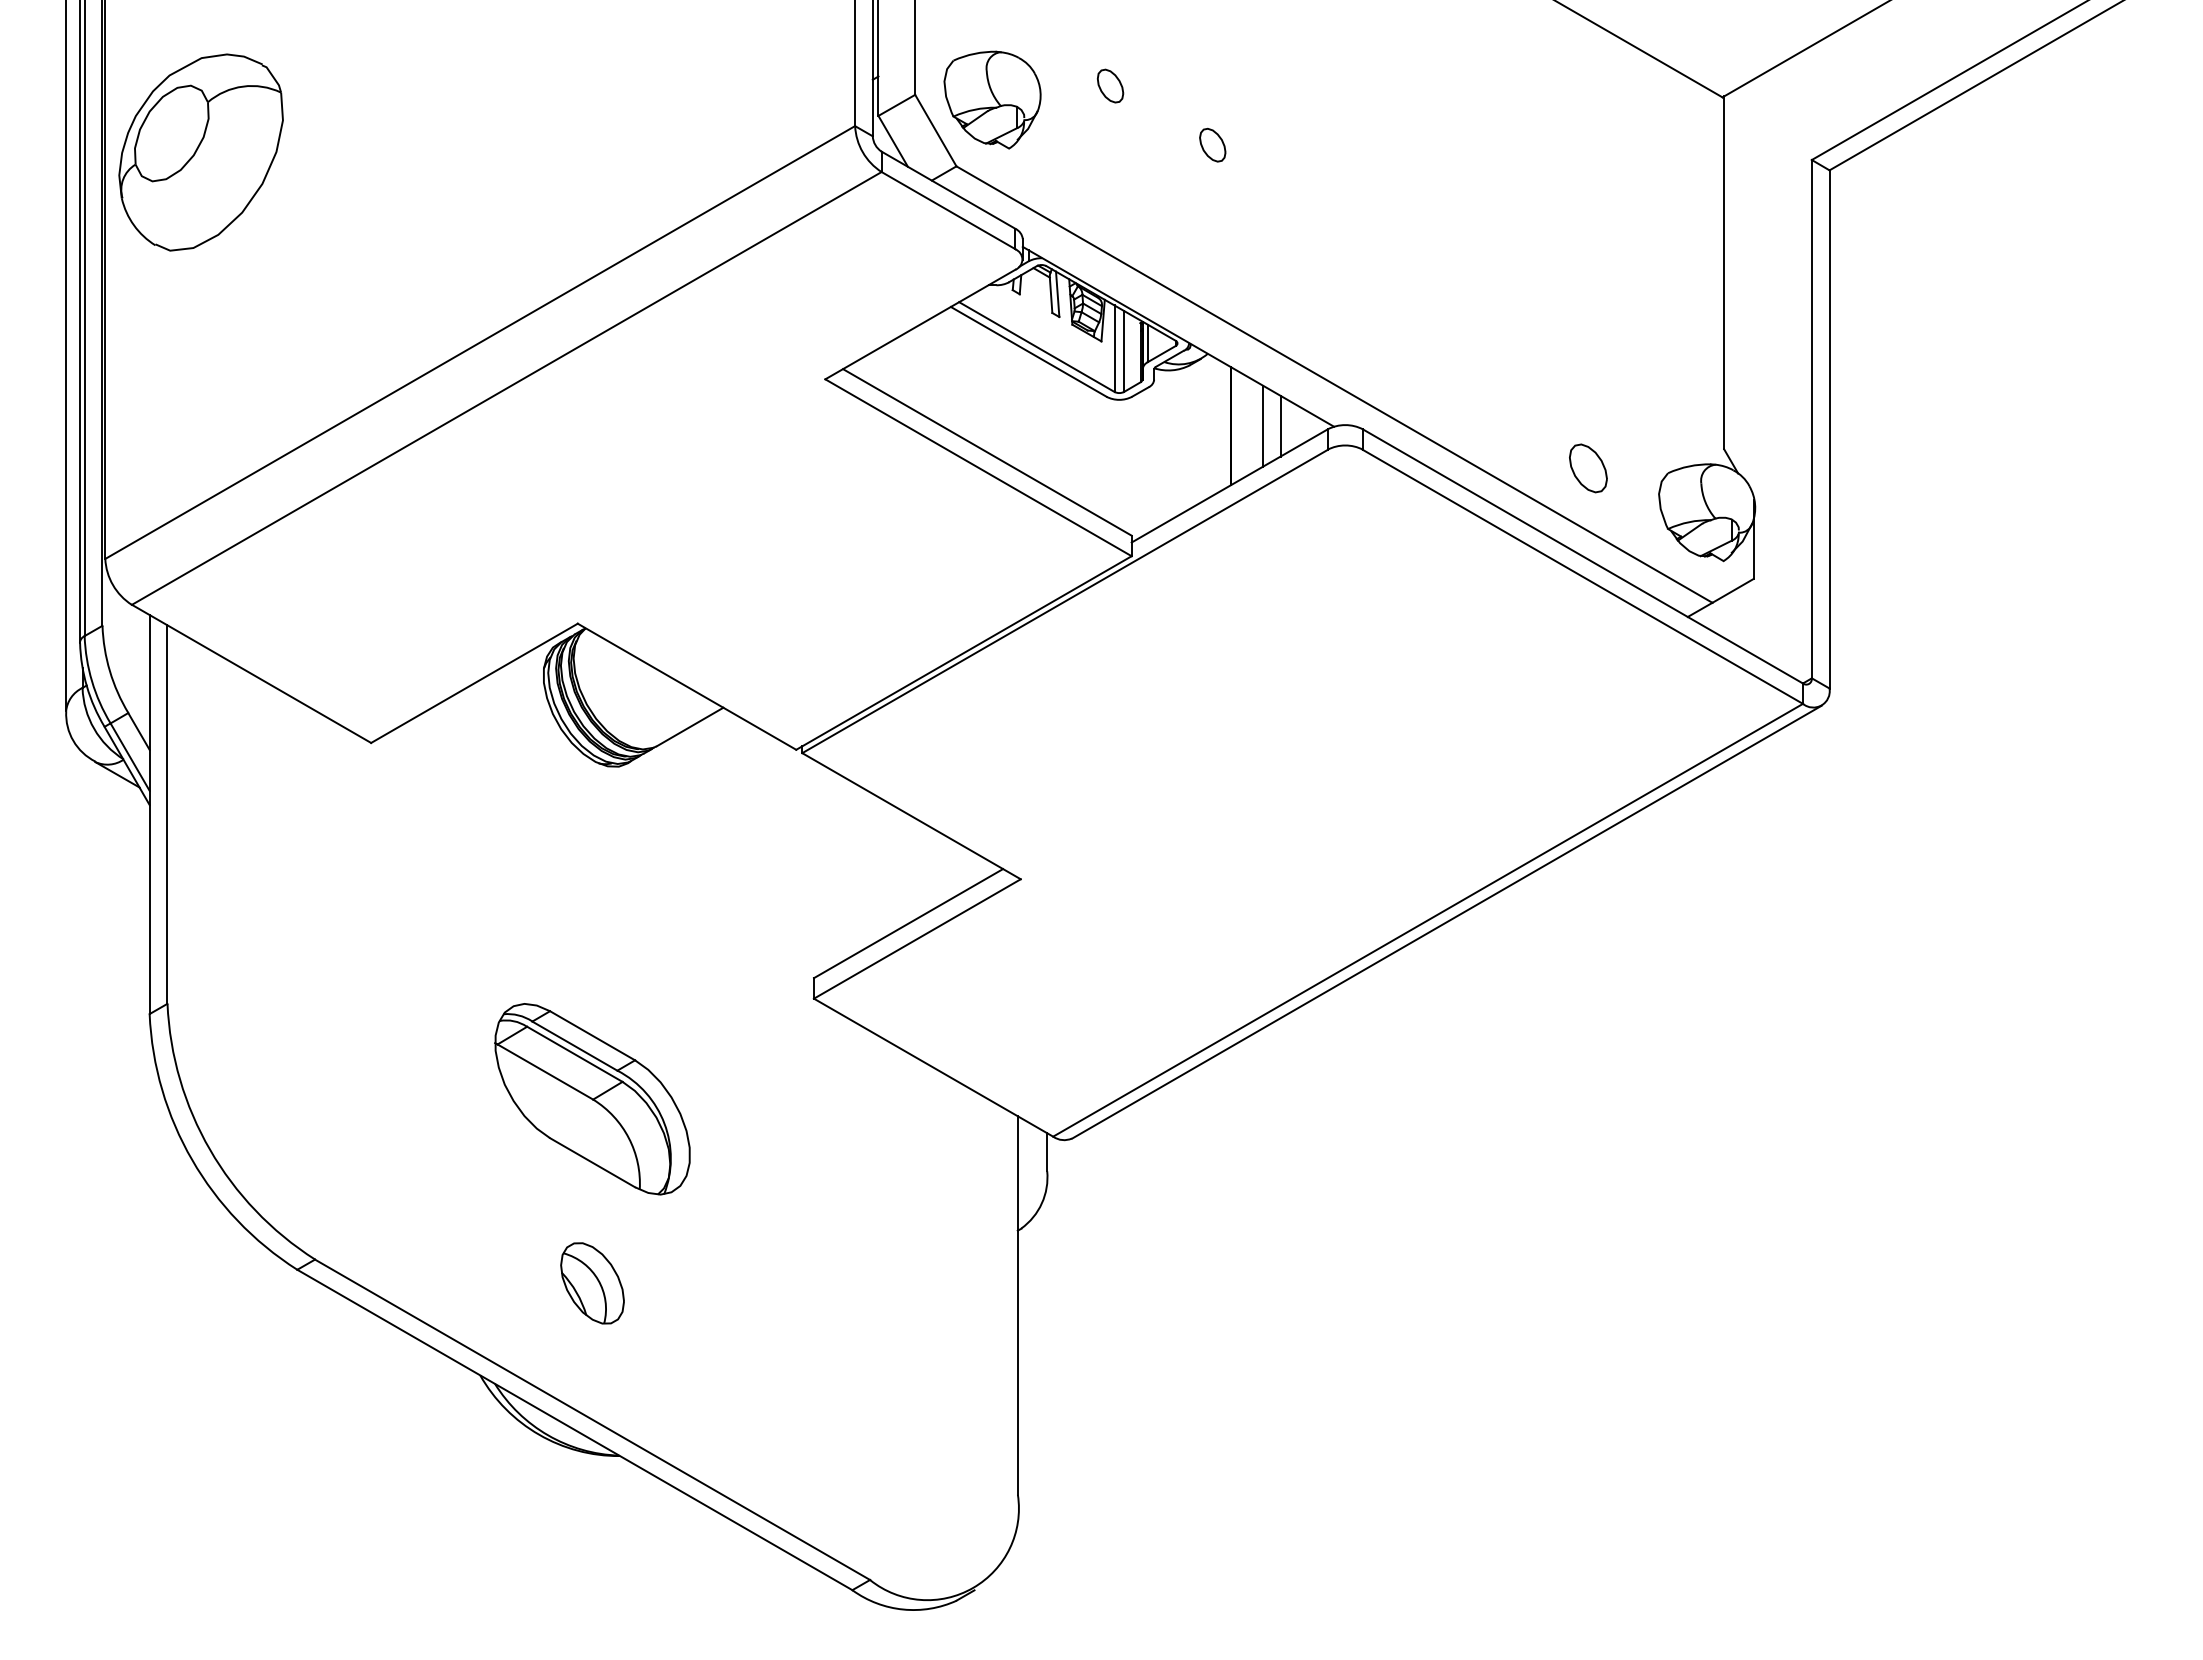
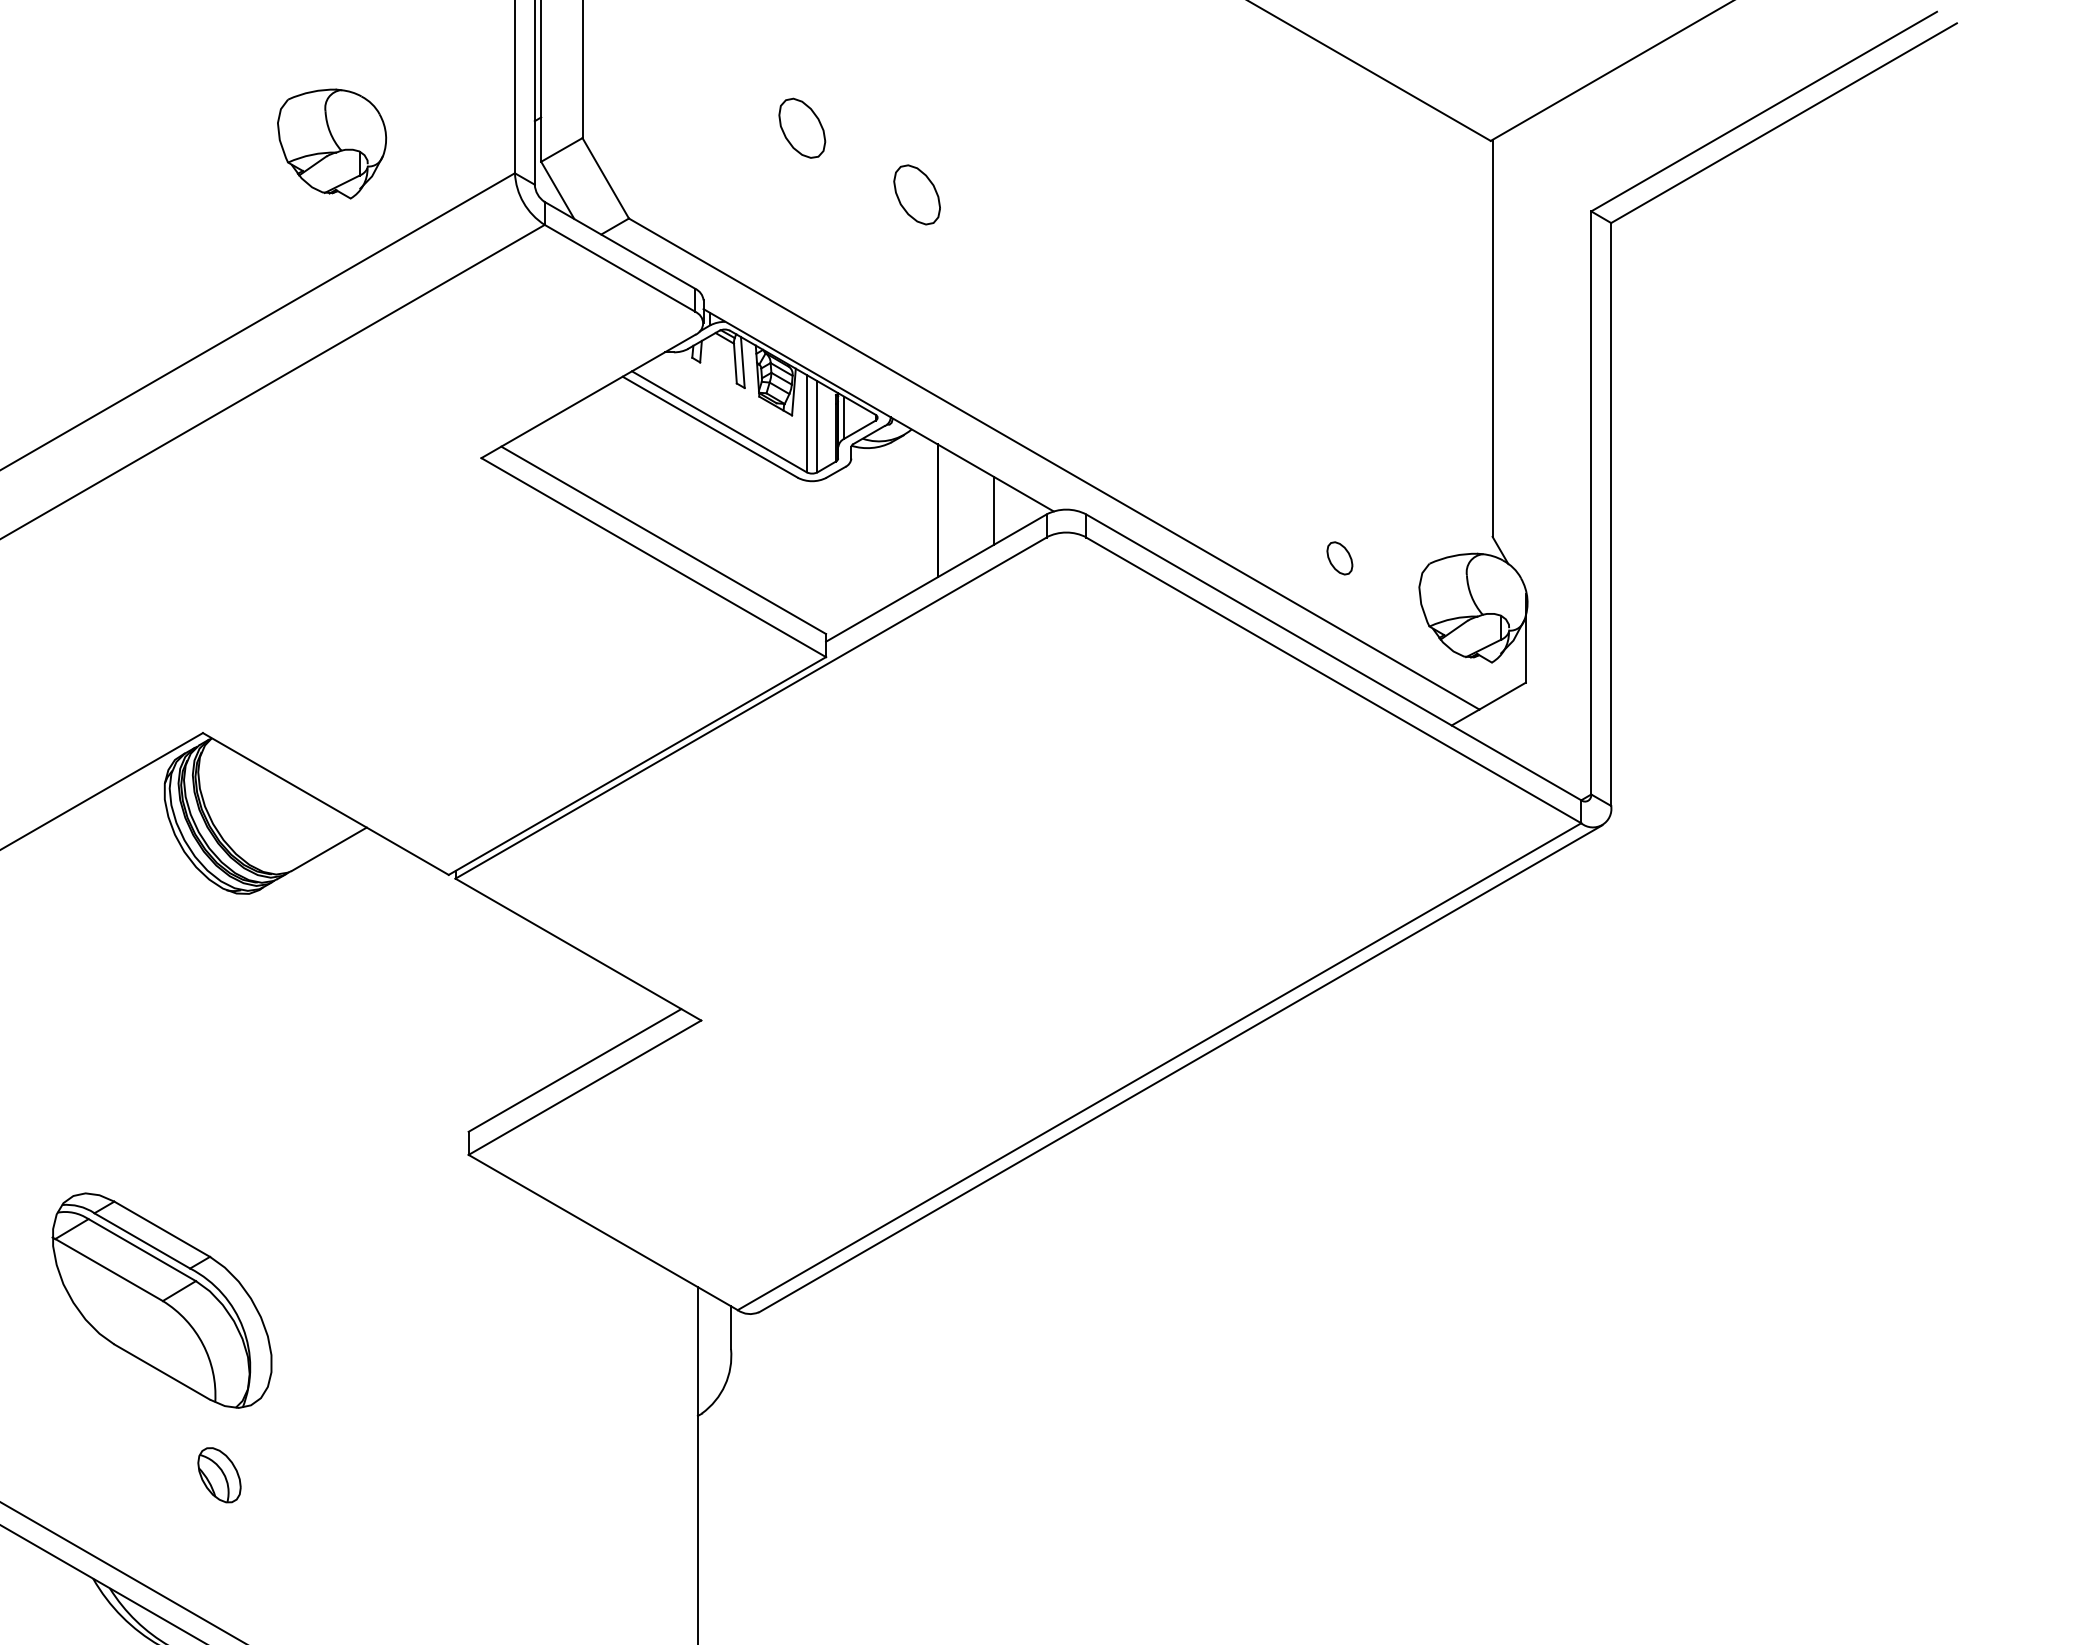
part: (1110, 85) -> (802, 127), size x1.6
part: (992, 99) -> (331, 143), moved
part: (1212, 144) -> (916, 193), size x1.6
line: (1262, 425) -> (973, 510), removed
part: (1588, 468) -> (1339, 558), size x0.6
part: (592, 1099) -> (162, 1300), moved
part: (592, 1283) -> (219, 1475), size x0.6

